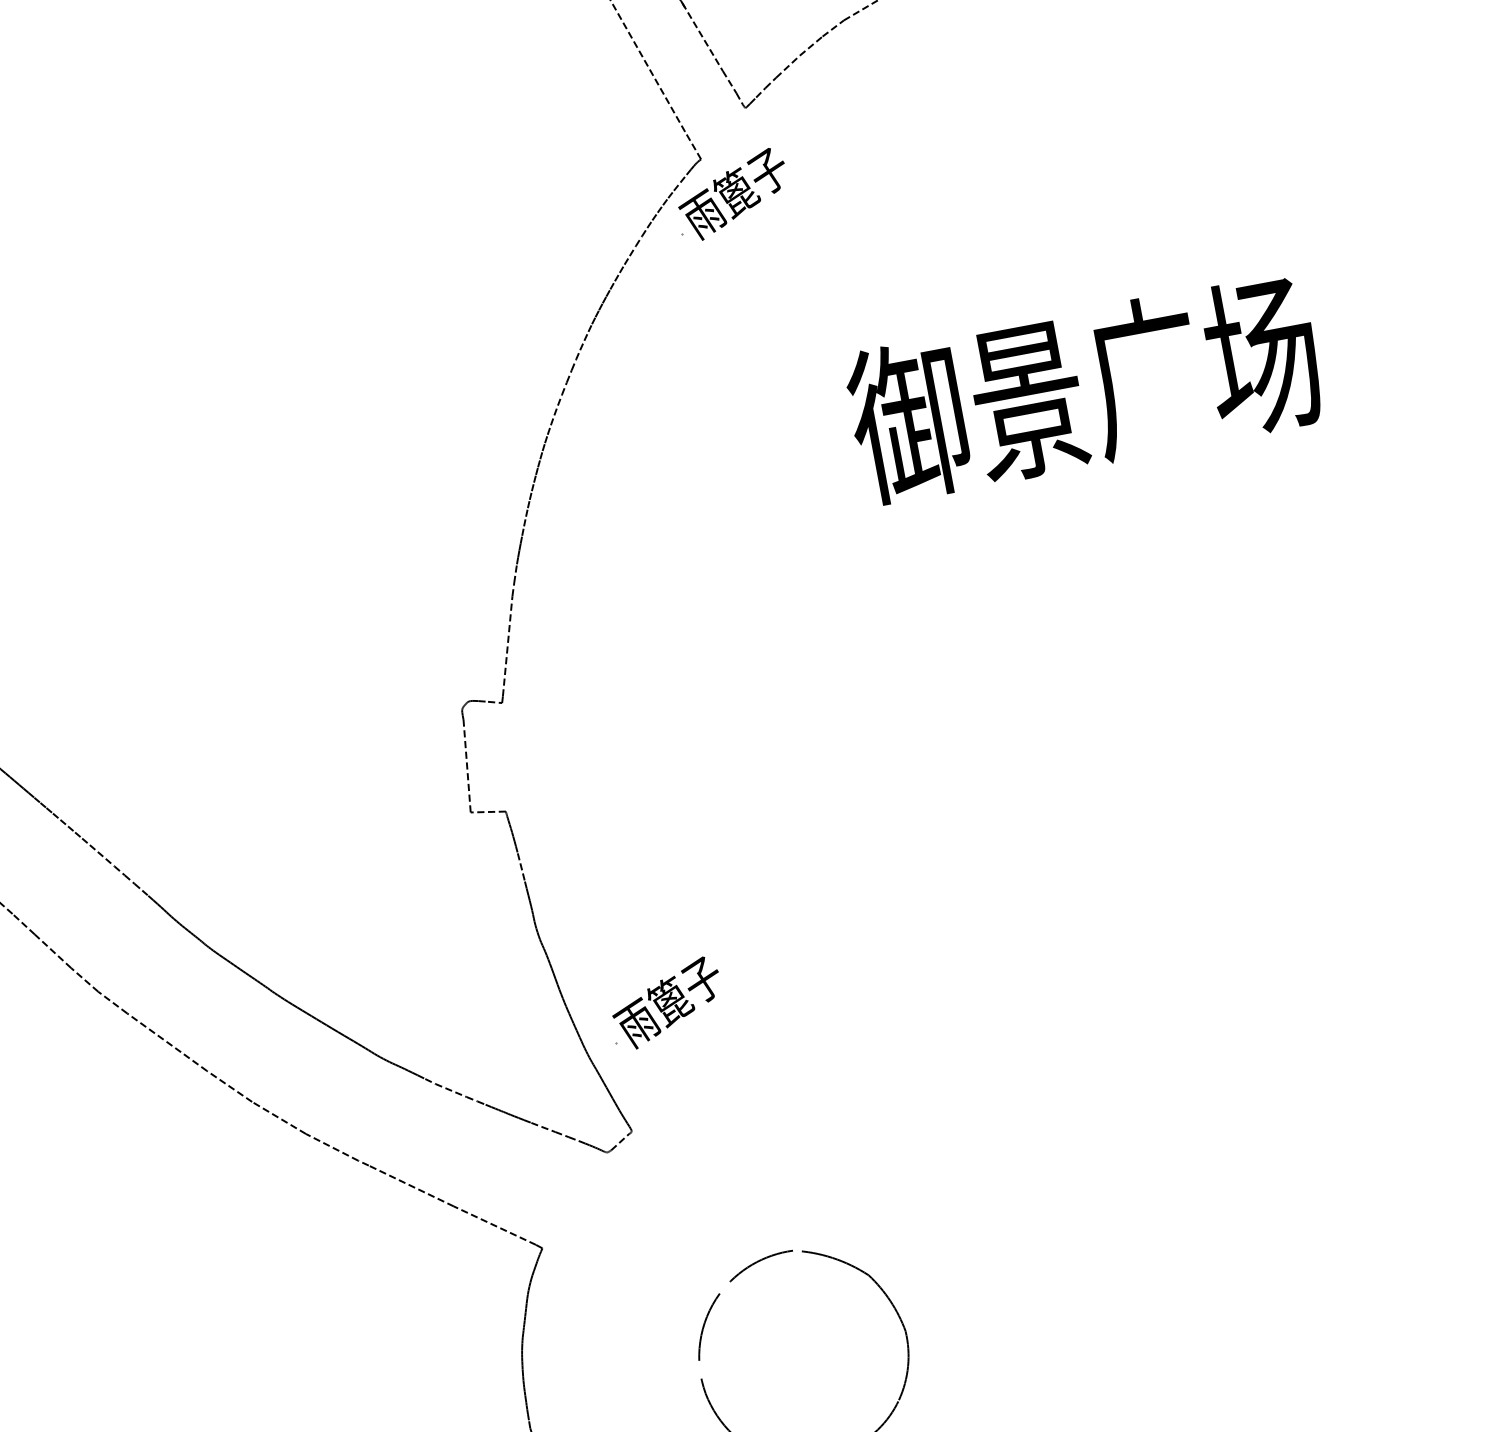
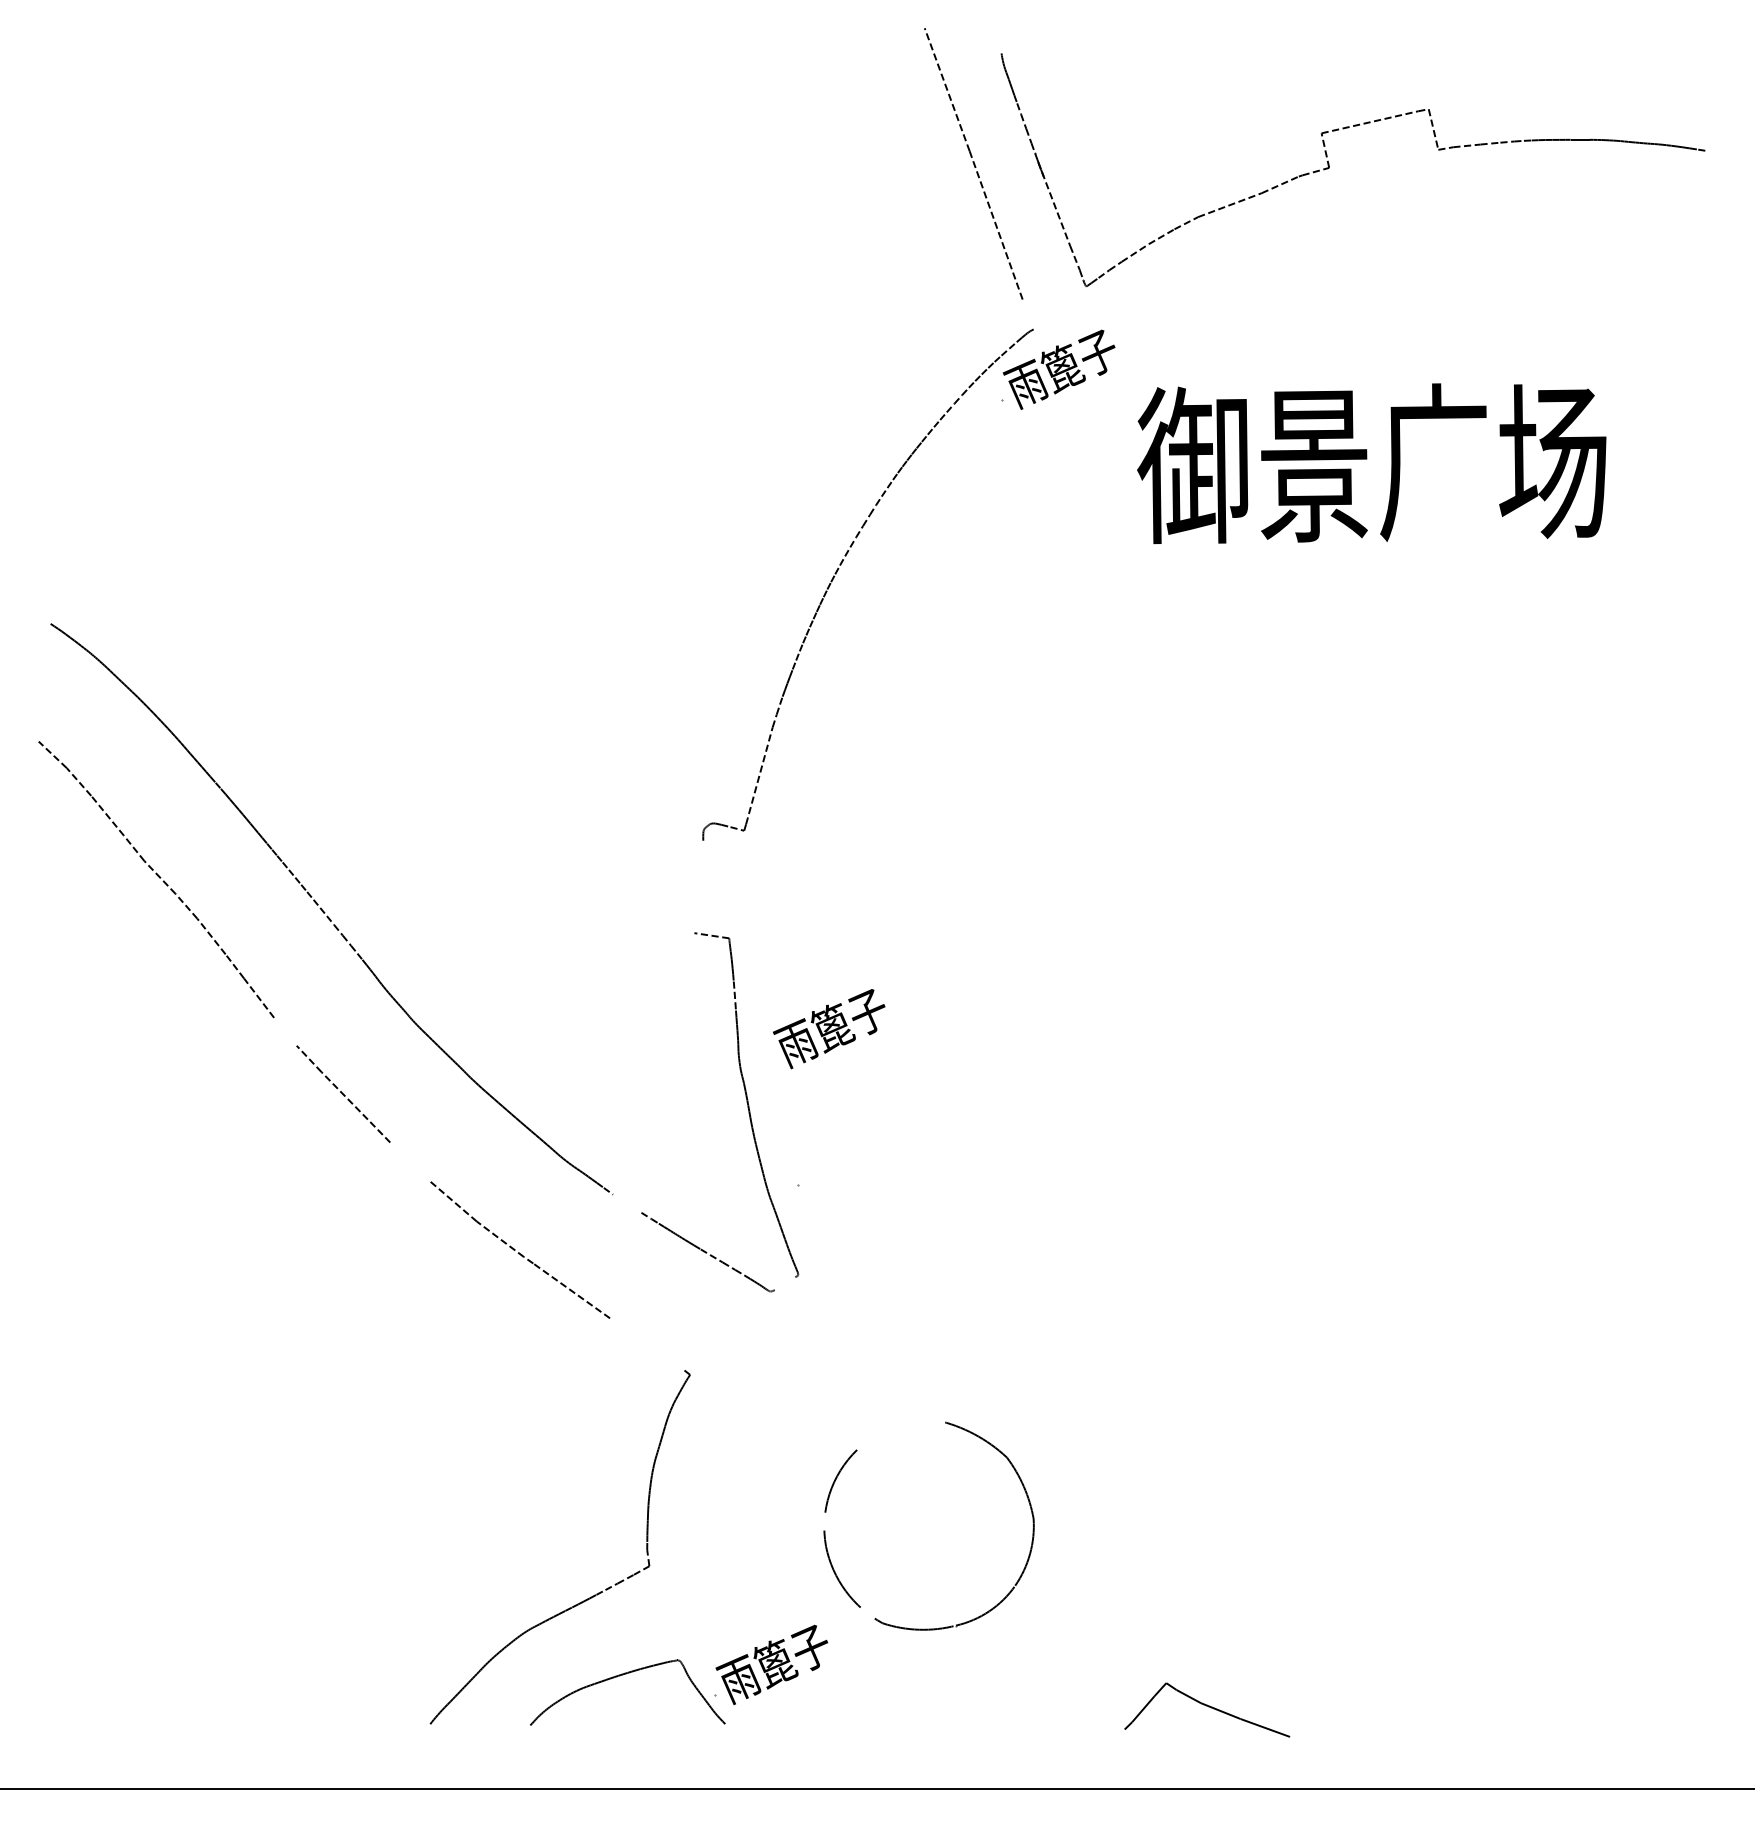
line: (692, 145) -> (1027, 314), removed
text: (1084, 389) -> (1371, 463), moved
line: (466, 765) -> (698, 886), removed
line: (84, 979) -> (285, 1031), removed
text: (667, 1003) -> (829, 1029), moved
line: (229, 1086) -> (409, 1161), removed
line: (451, 1090) -> (627, 1203), removed
line: (619, 1142) -> (784, 1283), removed
line: (495, 1225) -> (647, 1344), removed
arc: (760, 1261) -> (902, 1425), removed

